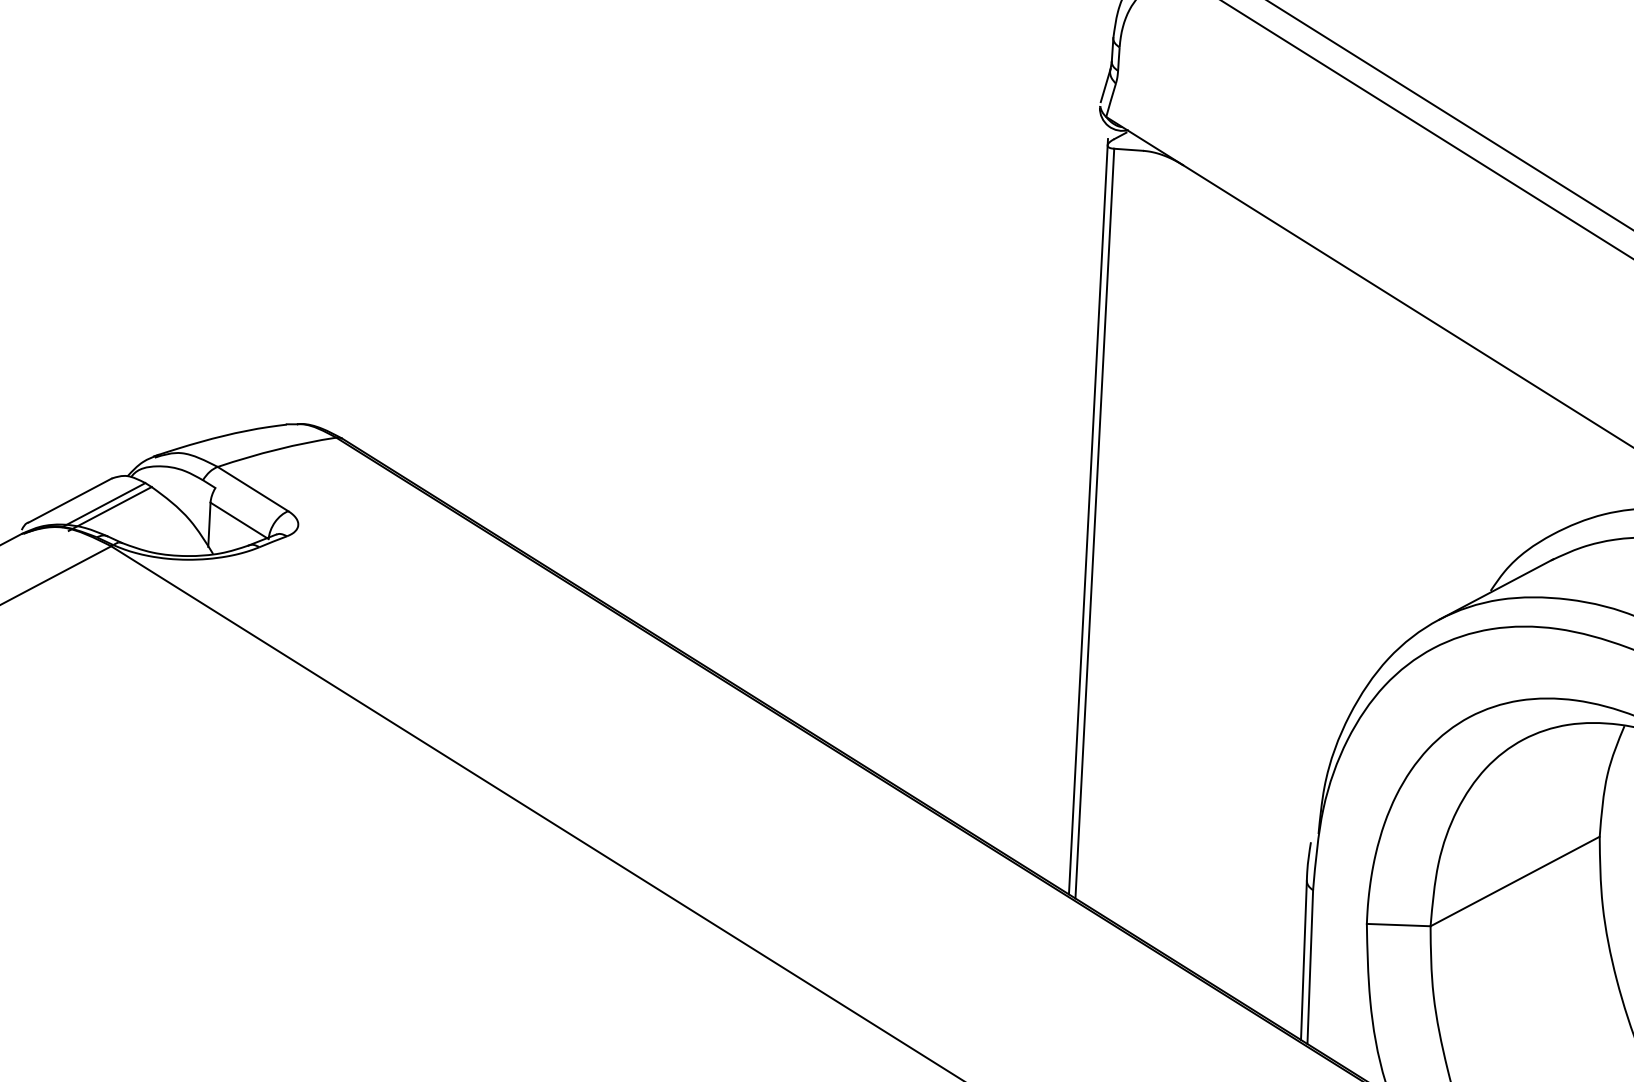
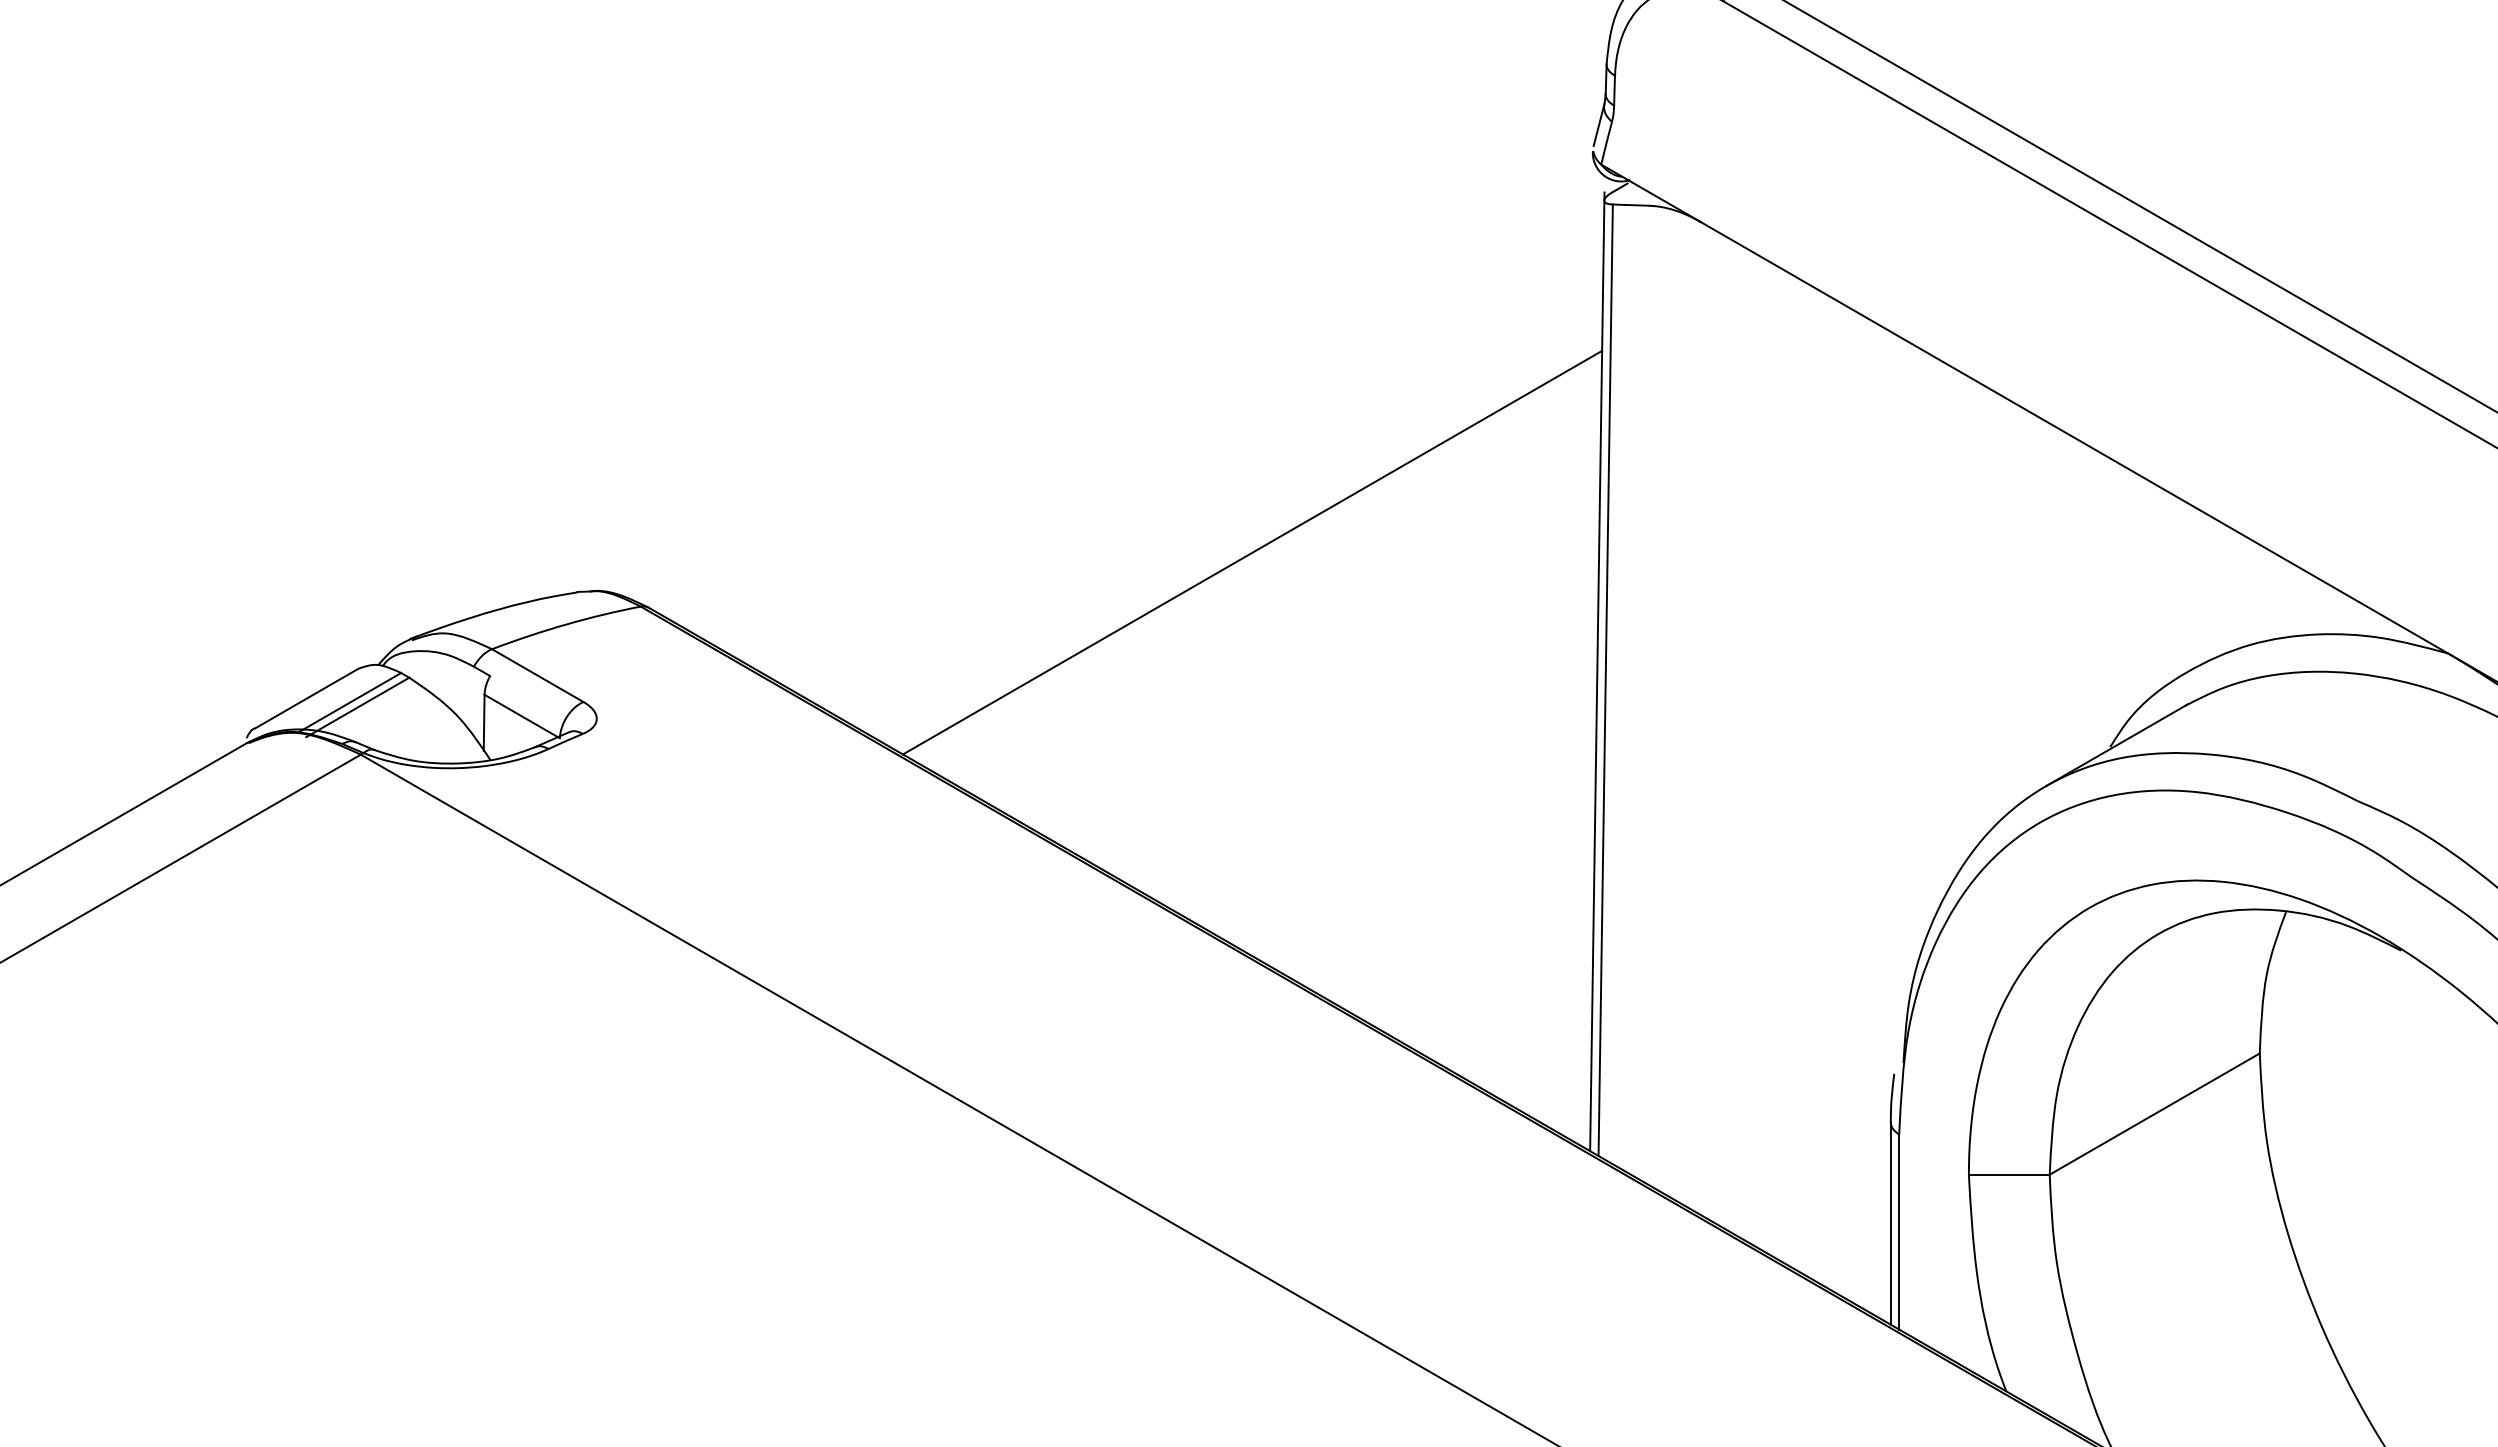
line: (820, 412) -> (1252, 552), added

